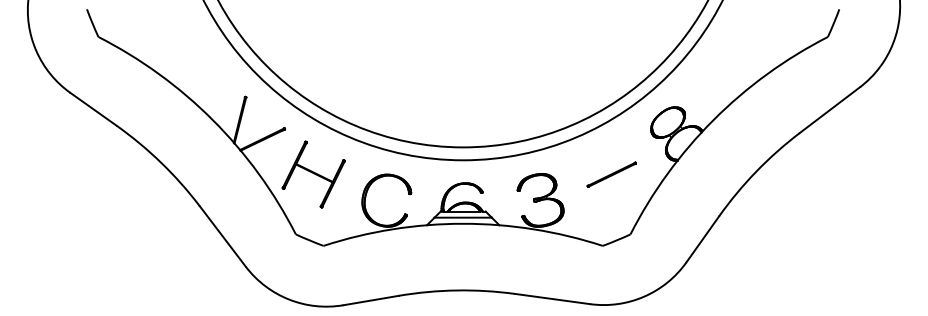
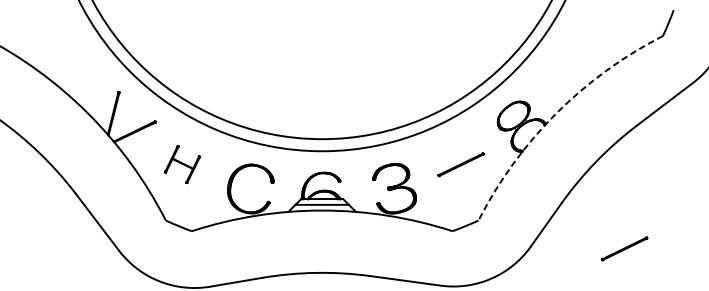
arc: (713, 120) -> (556, 114), solid -> dashed
part: (313, 174) -> (182, 164), size x0.6
line: (786, 264) -> (624, 248), added

